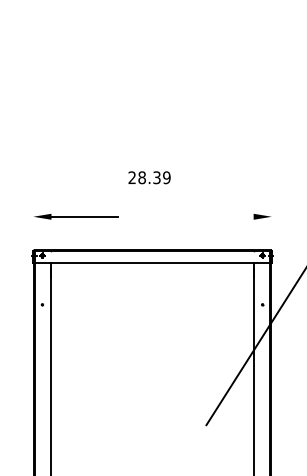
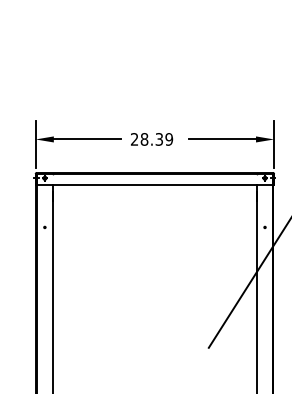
text: (149, 177) -> (151, 139), moved
line: (219, 216) -> (221, 139), added
line: (33, 221) -> (35, 144), added
line: (271, 221) -> (273, 144), added

